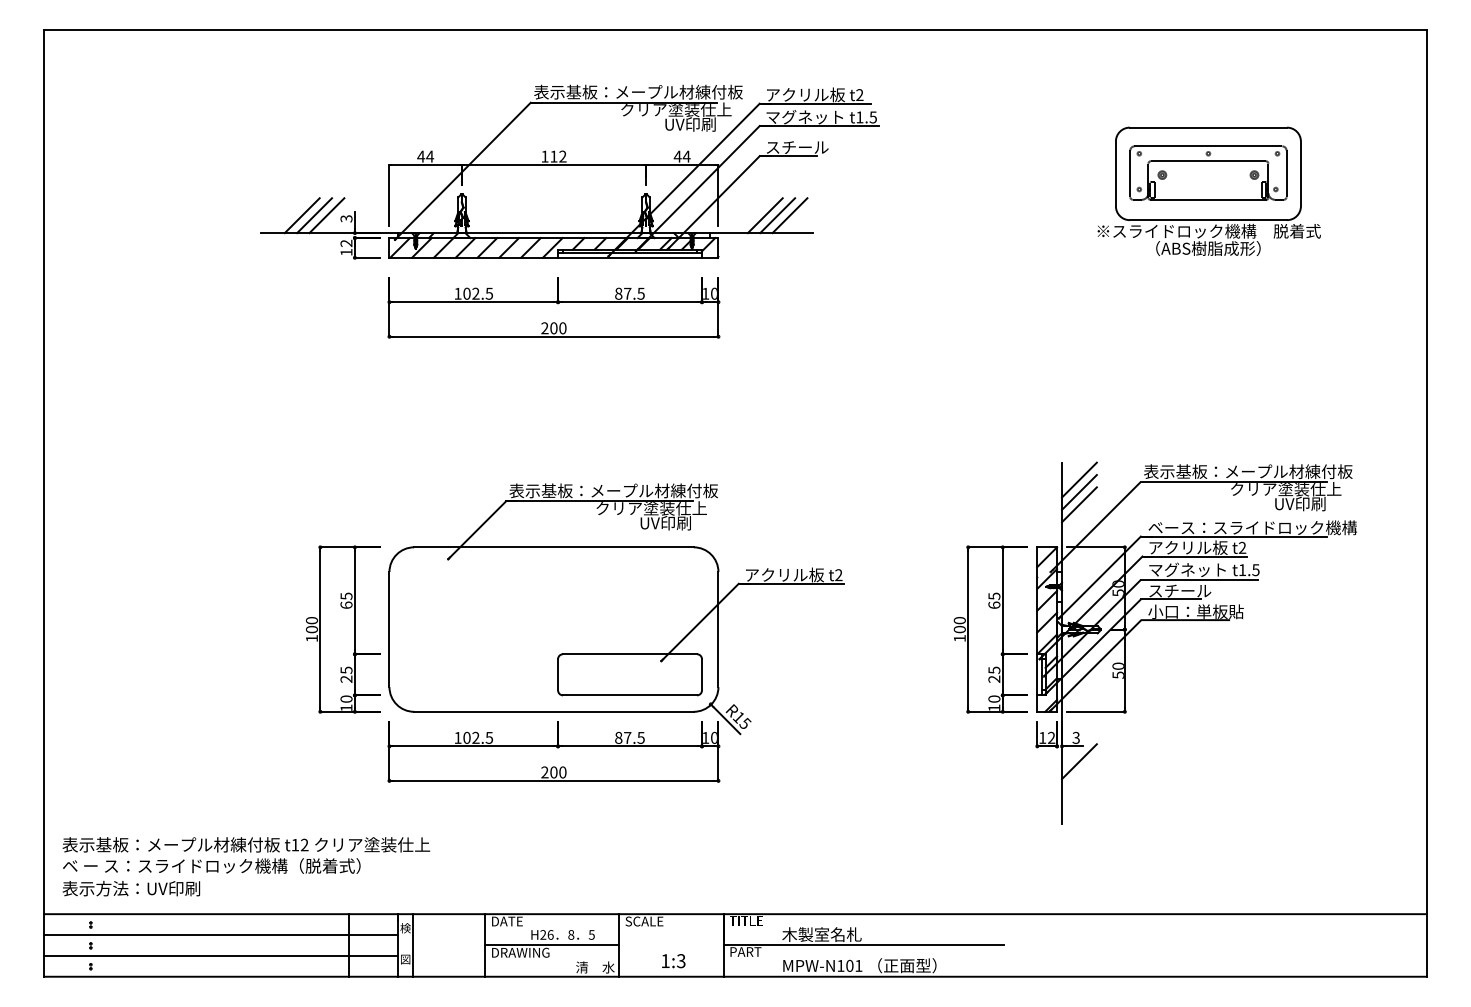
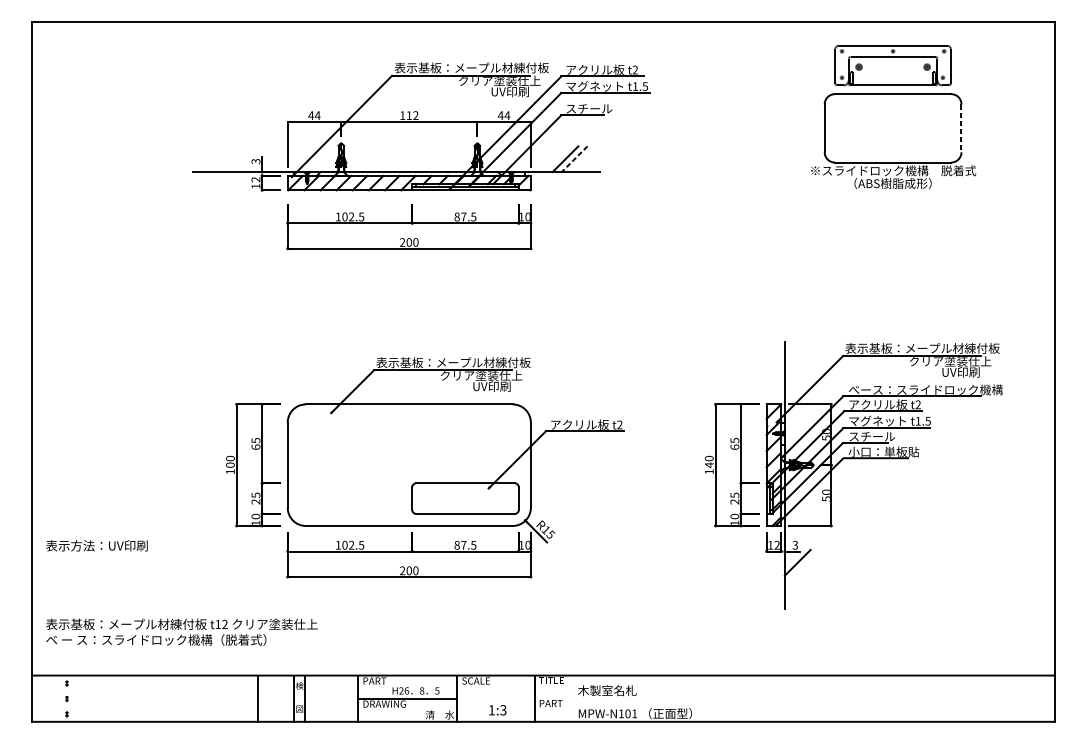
part: (1208, 172) -> (893, 65), moved
line: (1300, 174) -> (961, 128), solid -> dashed
line: (301, 215) -> (222, 159), removed
line: (314, 215) -> (232, 159), removed
line: (326, 215) -> (241, 159), removed
line: (777, 215) -> (574, 159), solid -> dashed
line: (789, 215) -> (583, 159), removed
line: (1079, 479) -> (797, 354), removed
line: (1079, 492) -> (797, 363), removed
line: (1079, 504) -> (797, 372), removed
text: (959, 629) -> (709, 465), 100 -> 140
text: (131, 888) -> (97, 545), moved
text: (507, 921) -> (374, 680), DATE -> PART
line: (221, 935) -> (163, 691), removed
line: (863, 945) -> (638, 698), removed
line: (221, 955) -> (163, 706), removed

